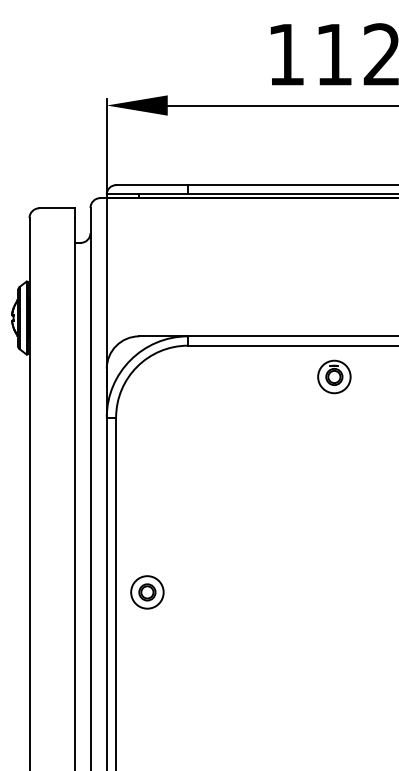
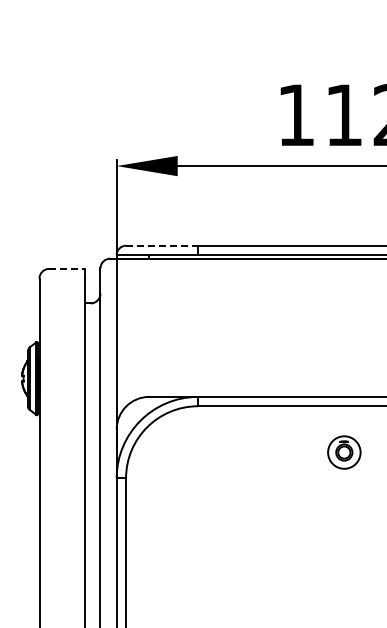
line: (152, 185) -> (162, 246), solid -> dashed
line: (57, 208) -> (67, 269), solid -> dashed
part: (334, 376) -> (344, 452), moved

